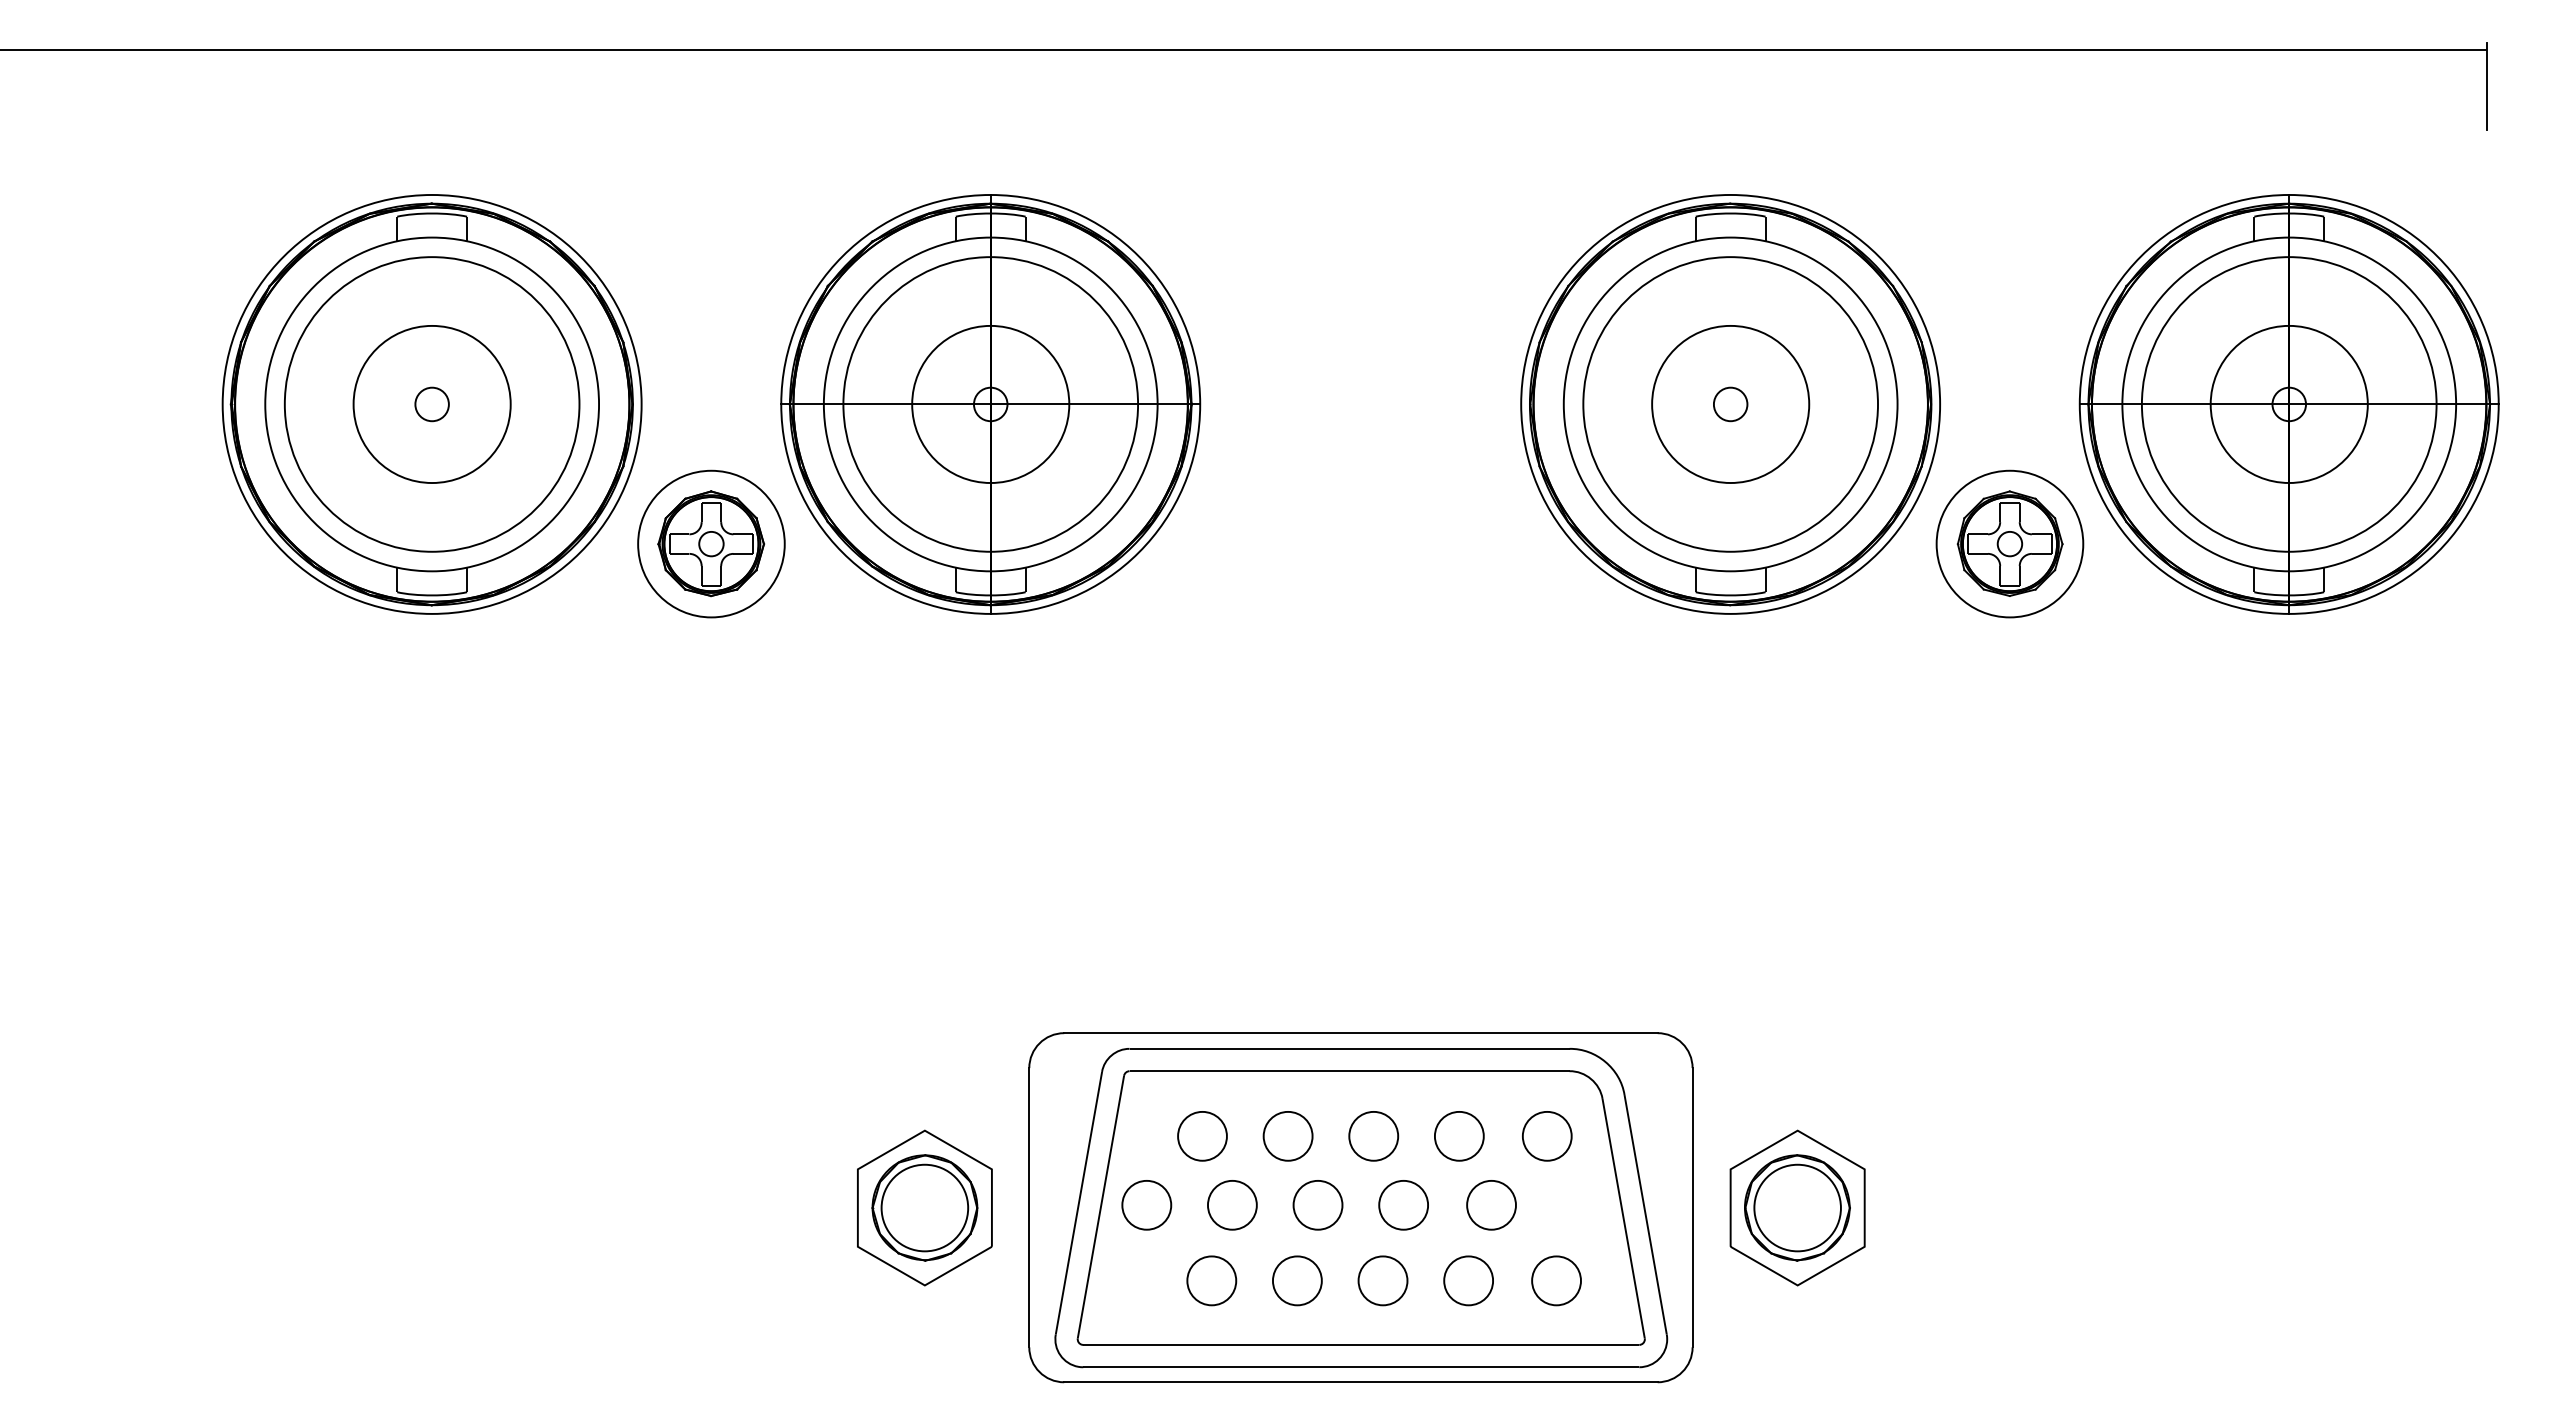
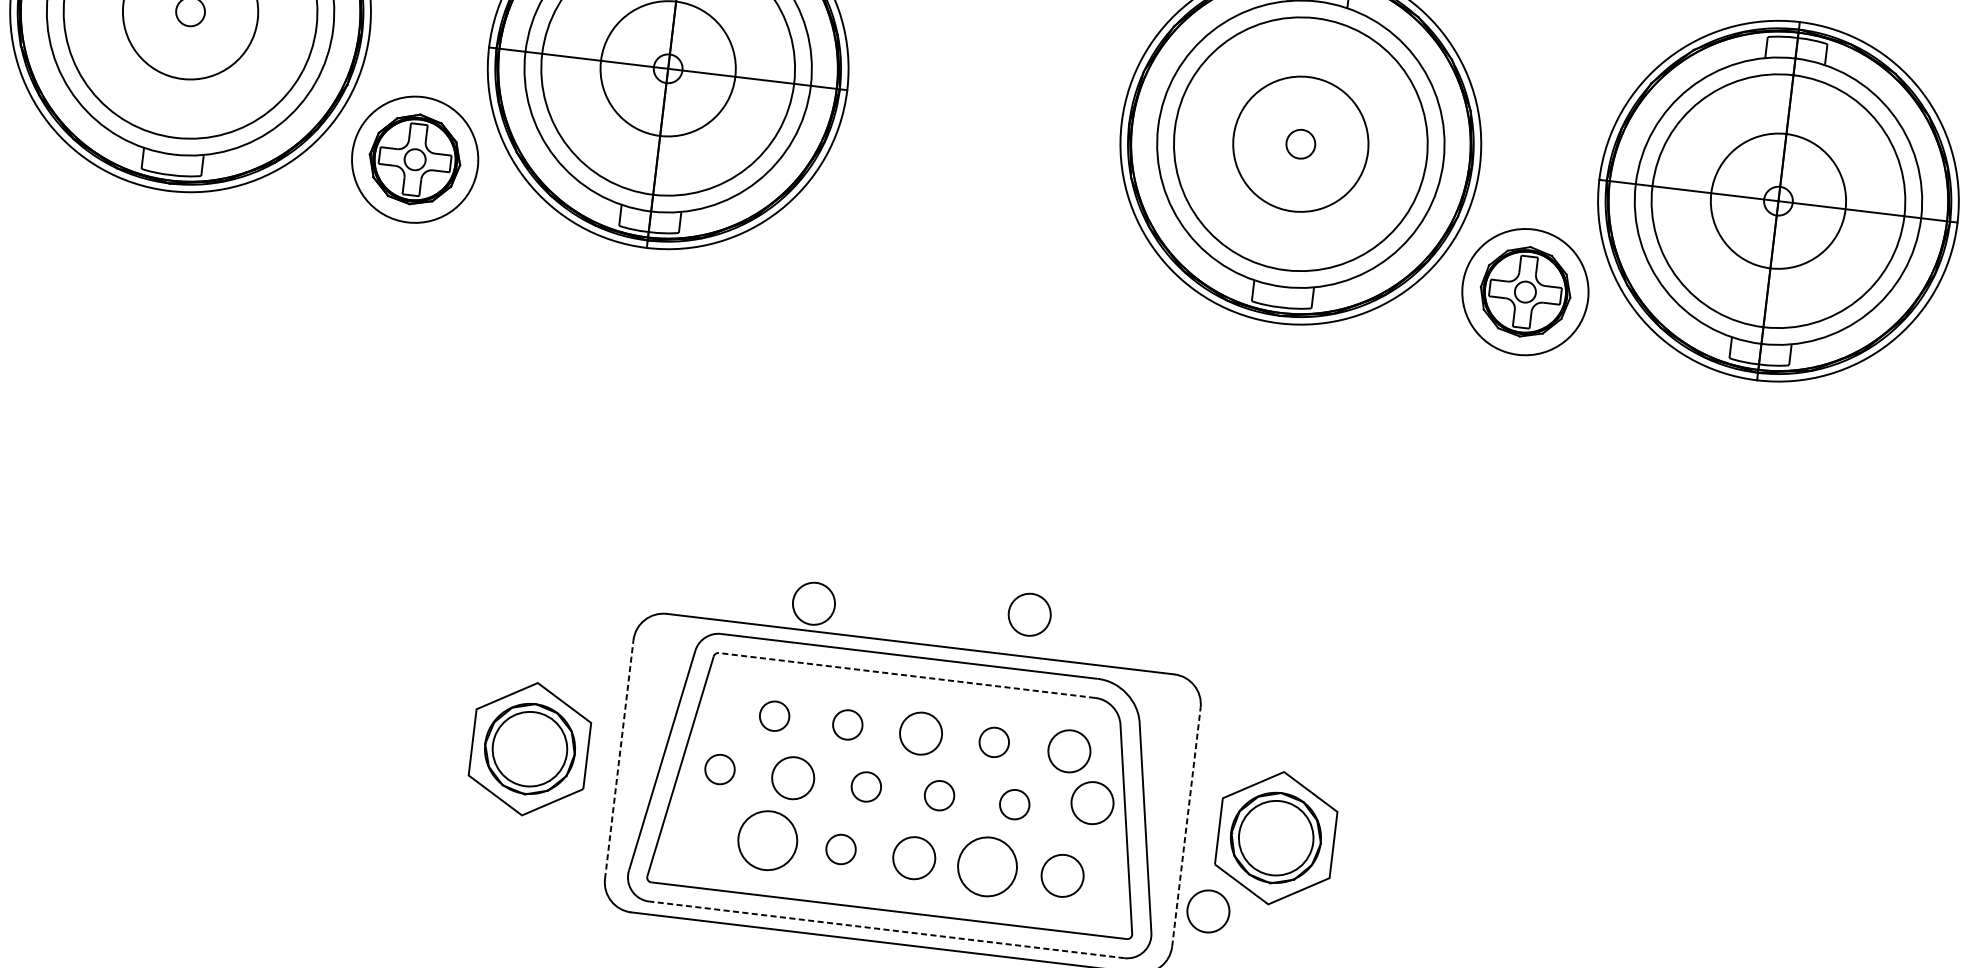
part: (1482, 984) -> (1029, 614), added
part: (1232, 1001) -> (814, 603), added
line: (1349, 1071) -> (906, 675), solid -> dashed
part: (1202, 1136) -> (774, 716), size x0.7
part: (1287, 1136) -> (847, 725), size x0.7
part: (1459, 1136) -> (994, 742), size x0.7
part: (1580, 1192) -> (1092, 802), added
part: (1146, 1205) -> (719, 769), size x0.7
part: (1317, 1205) -> (865, 787), size x0.7
part: (1403, 1205) -> (939, 795), size x0.7
part: (1491, 1205) -> (1014, 804), size x0.7
line: (1029, 1207) -> (619, 759), solid -> dashed
line: (1692, 1207) -> (1186, 827), solid -> dashed
part: (1211, 1280) -> (767, 840), size x1.4
part: (1297, 1280) -> (841, 849), size x0.7
part: (1468, 1280) -> (987, 866), size x1.4
part: (1729, 1301) -> (1208, 911), added
line: (1361, 1367) -> (887, 930), solid -> dashed

